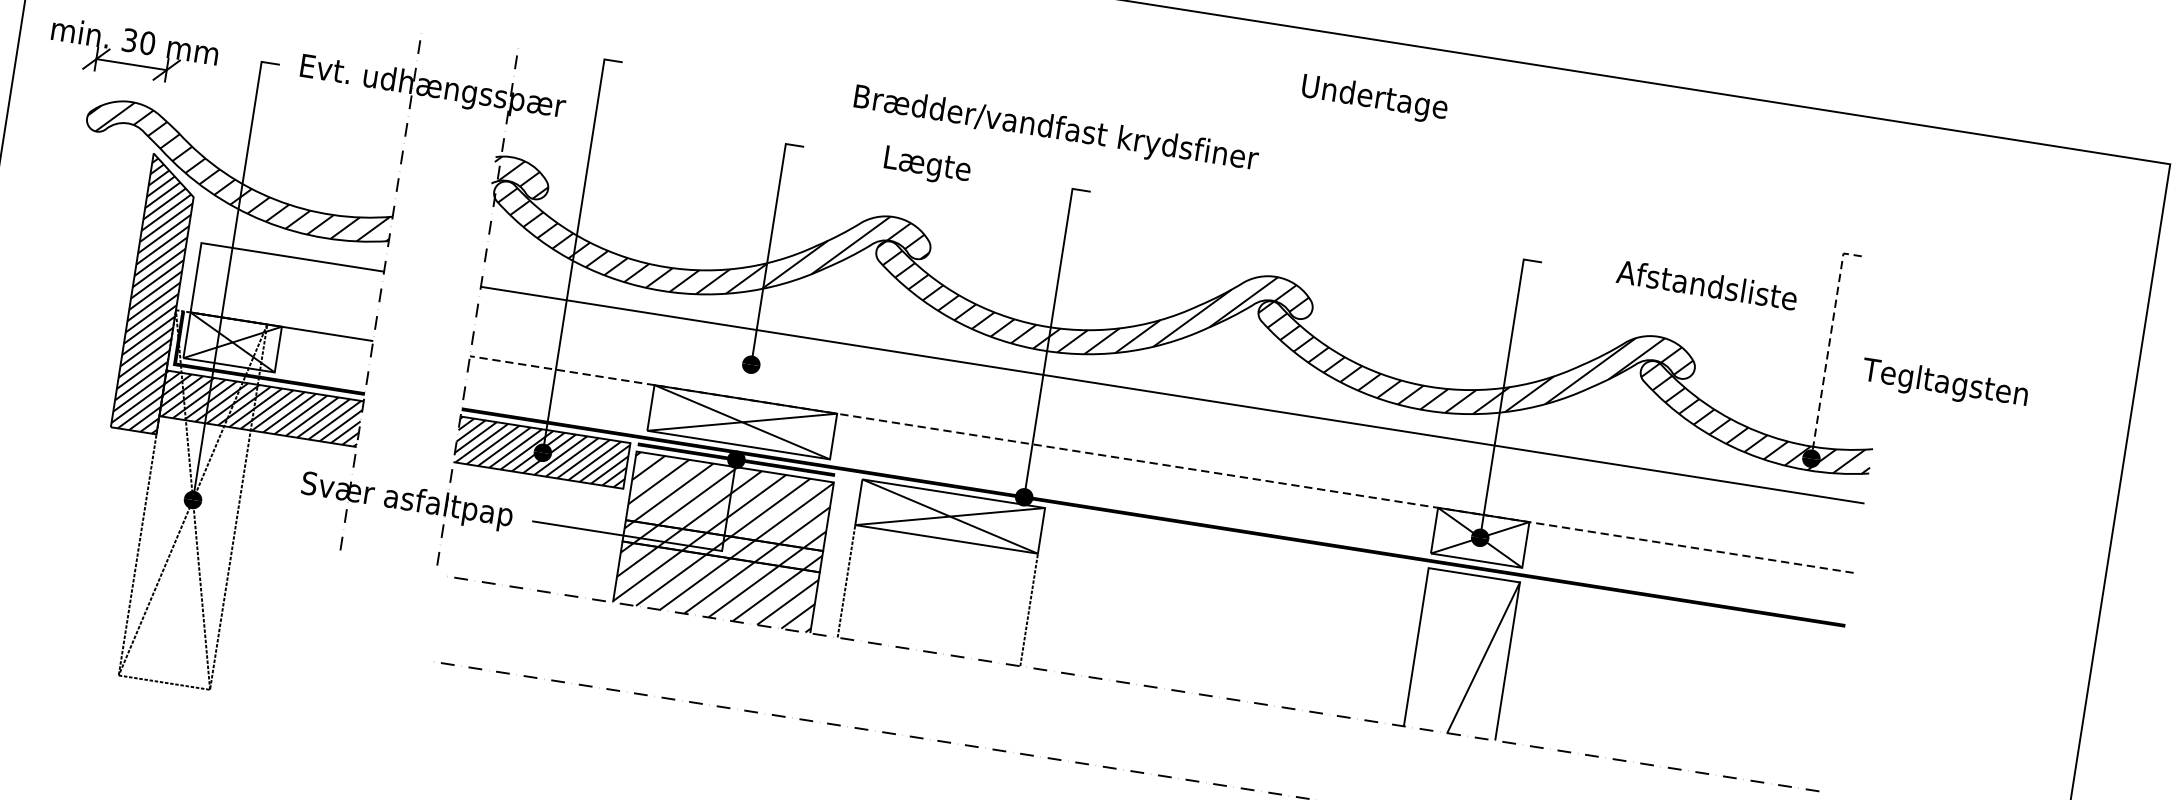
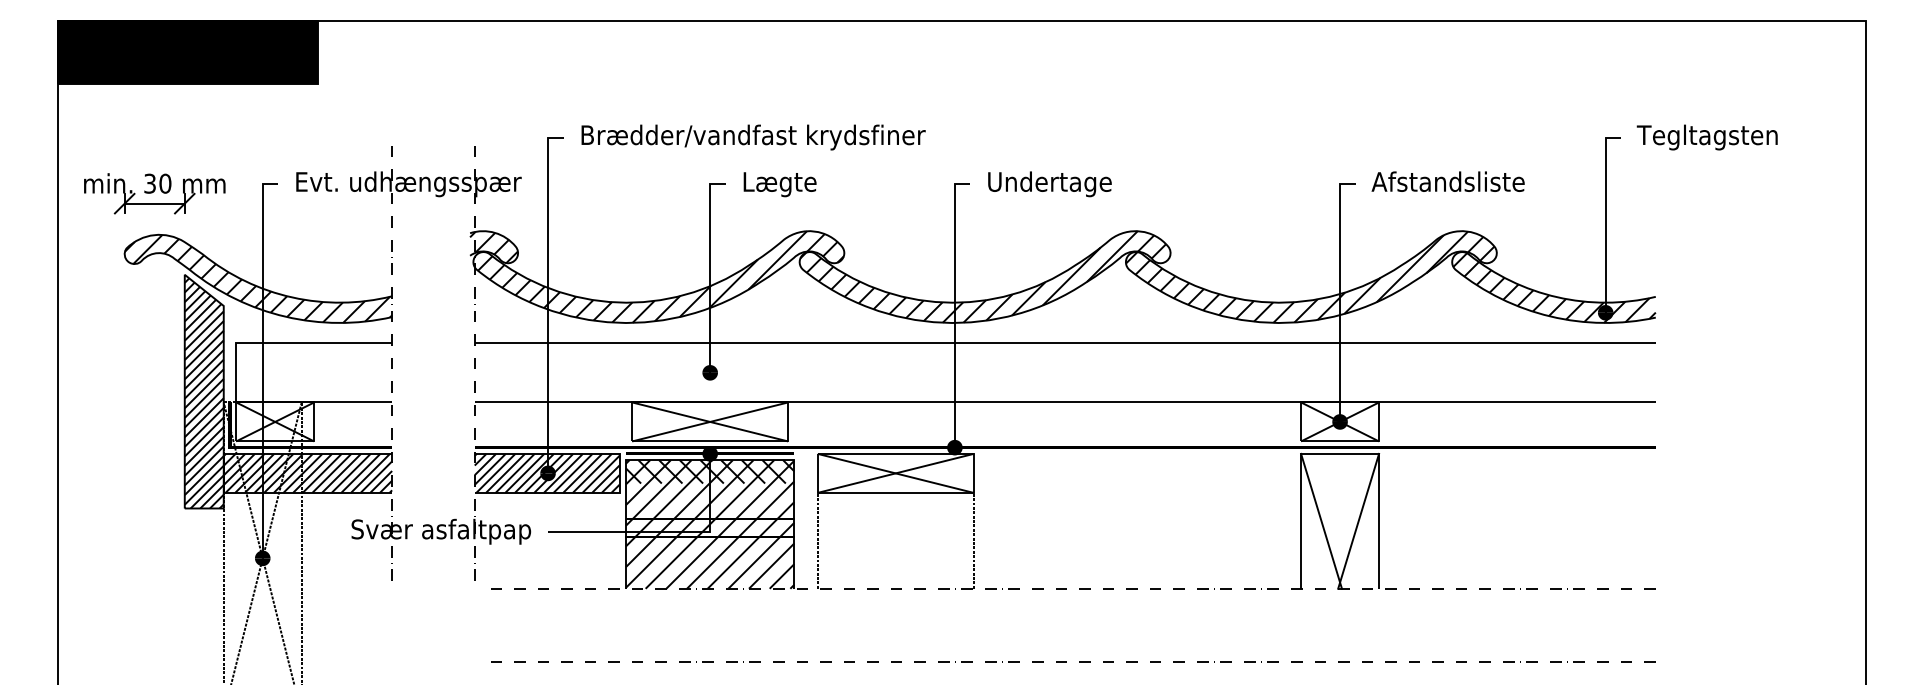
text: (1374, 99) -> (1049, 184), moved
text: (1056, 129) -> (753, 137), moved
text: (926, 166) -> (779, 184), moved
text: (1706, 284) -> (1447, 181), moved
line: (1828, 347) -> (1605, 217), dashed -> solid
text: (1944, 384) -> (1706, 137), moved
line: (1162, 464) -> (1065, 402), dashed -> solid
hatch: (733, 480) -> (710, 471), added
line: (1440, 649) -> (1321, 520), added

